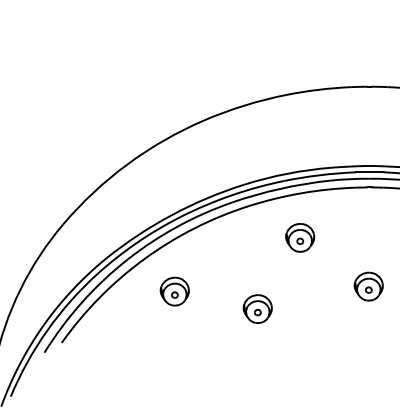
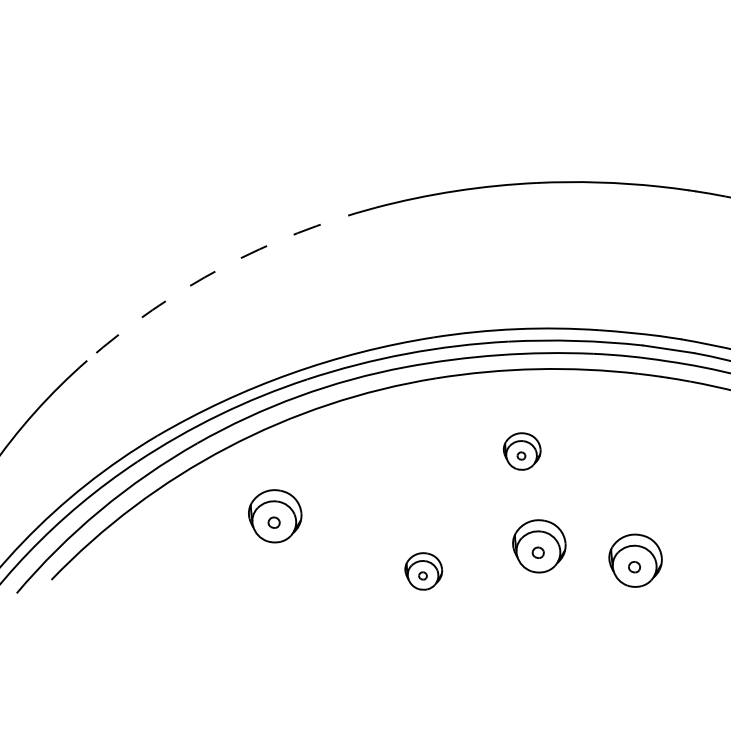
arc: (127, 164) -> (222, 267), solid -> dashed
part: (300, 237) -> (522, 450), size x0.7
part: (316, 286) -> (538, 545), added
part: (257, 308) -> (423, 570), size x0.7

